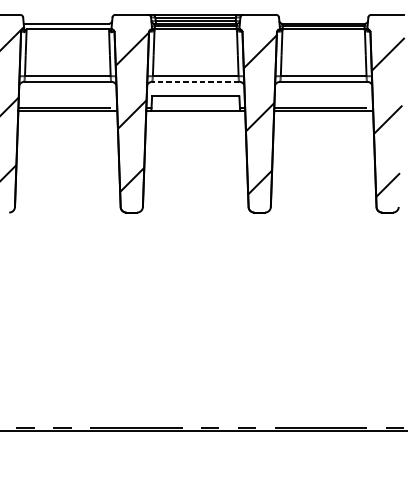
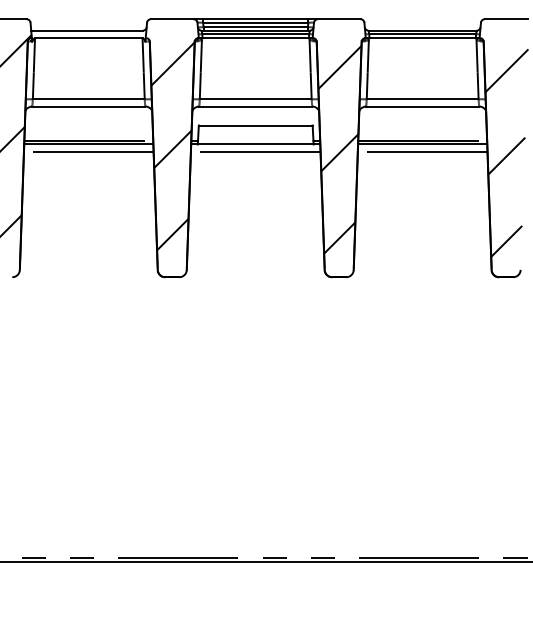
line: (195, 81) -> (255, 106), dashed -> solid
line: (67, 116) -> (88, 152), added
line: (195, 116) -> (255, 152), added
line: (323, 116) -> (422, 152), added

